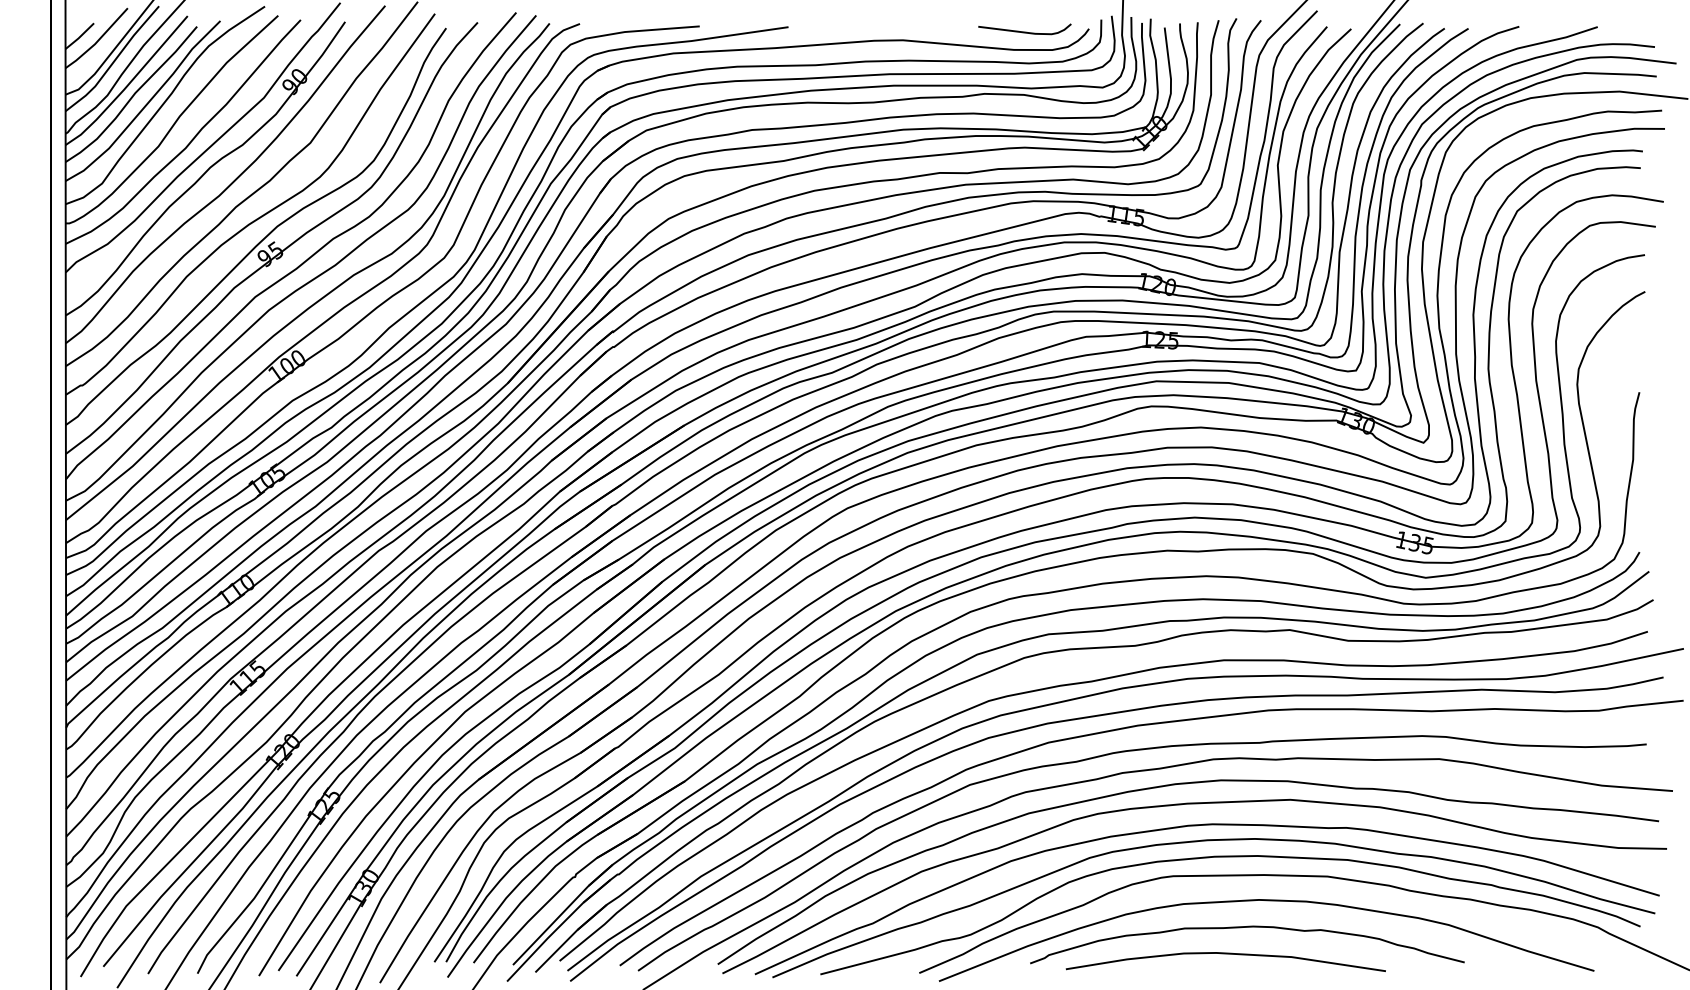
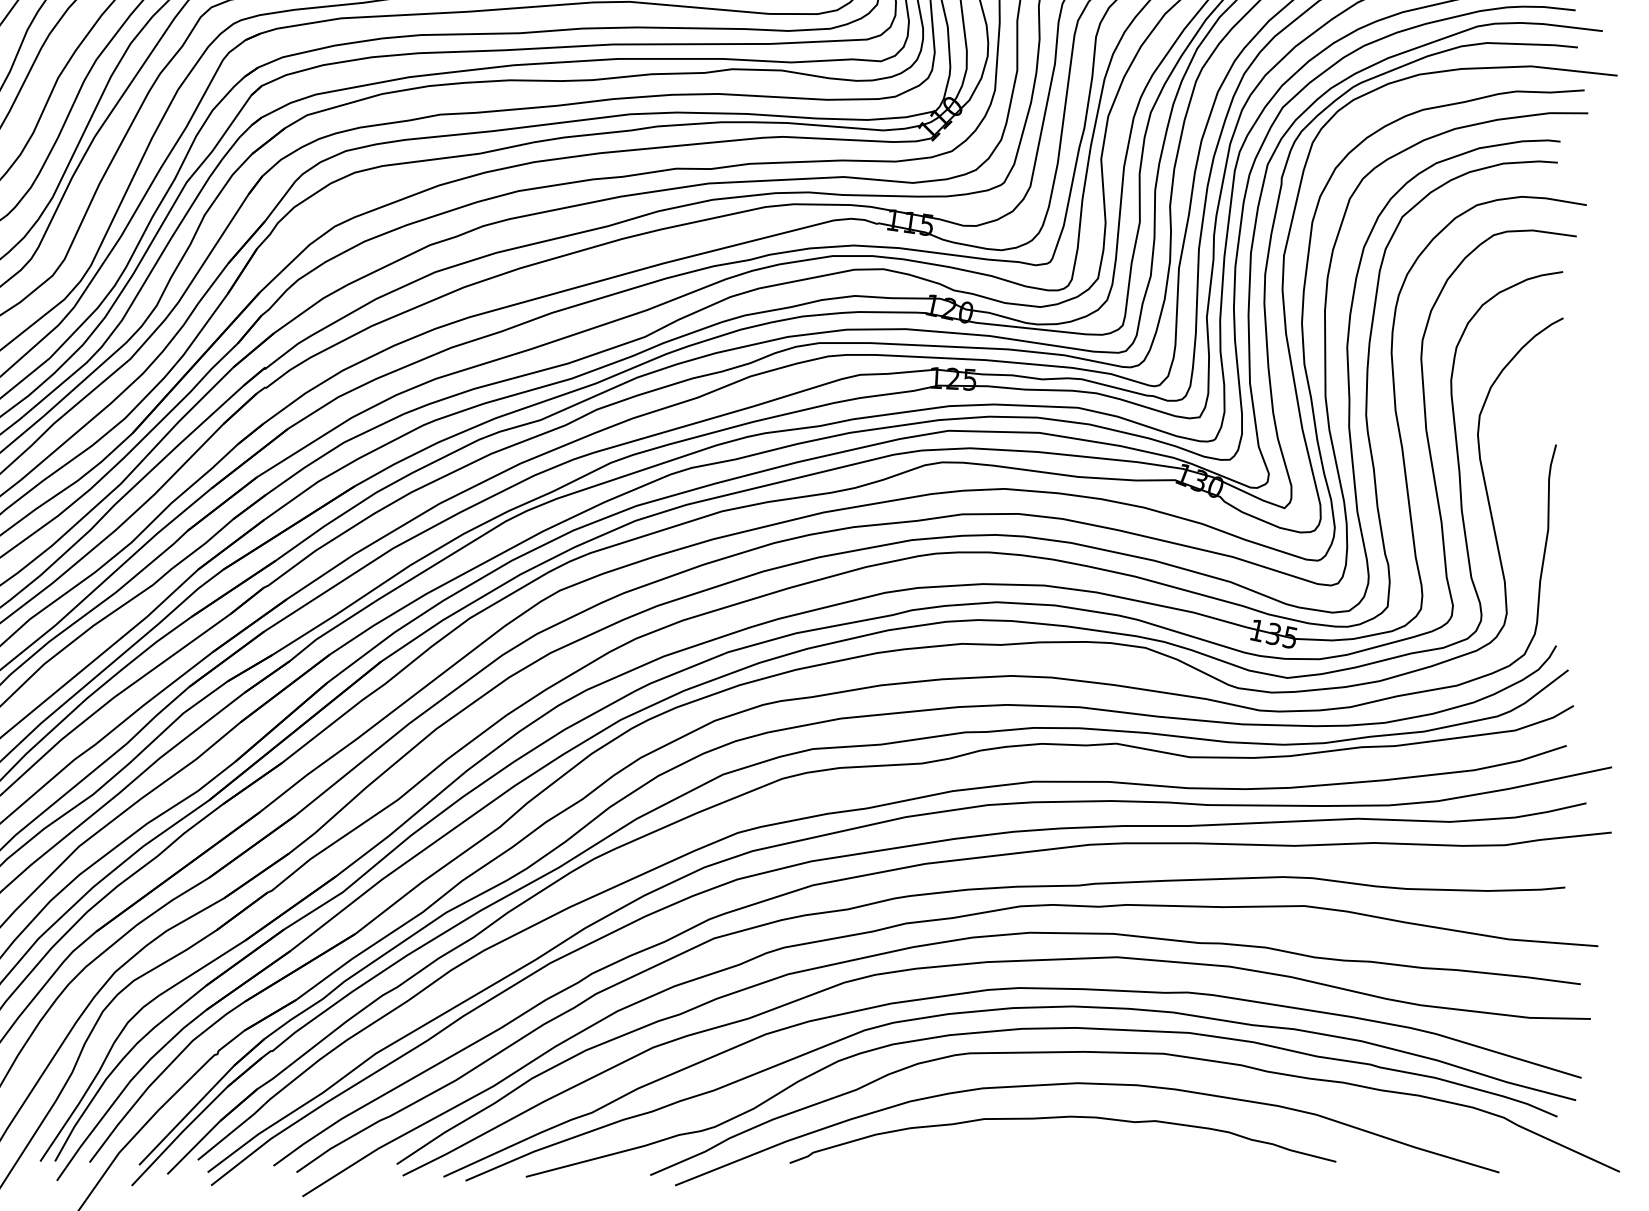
curve: (1225, 954) -> (1035, 1151), removed

